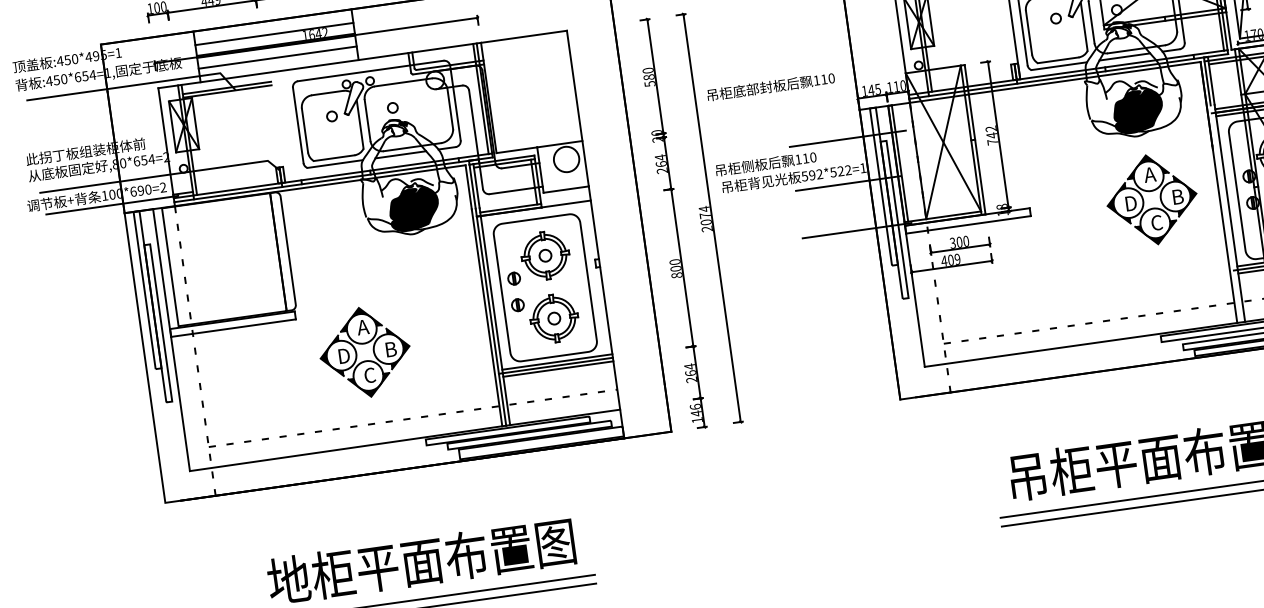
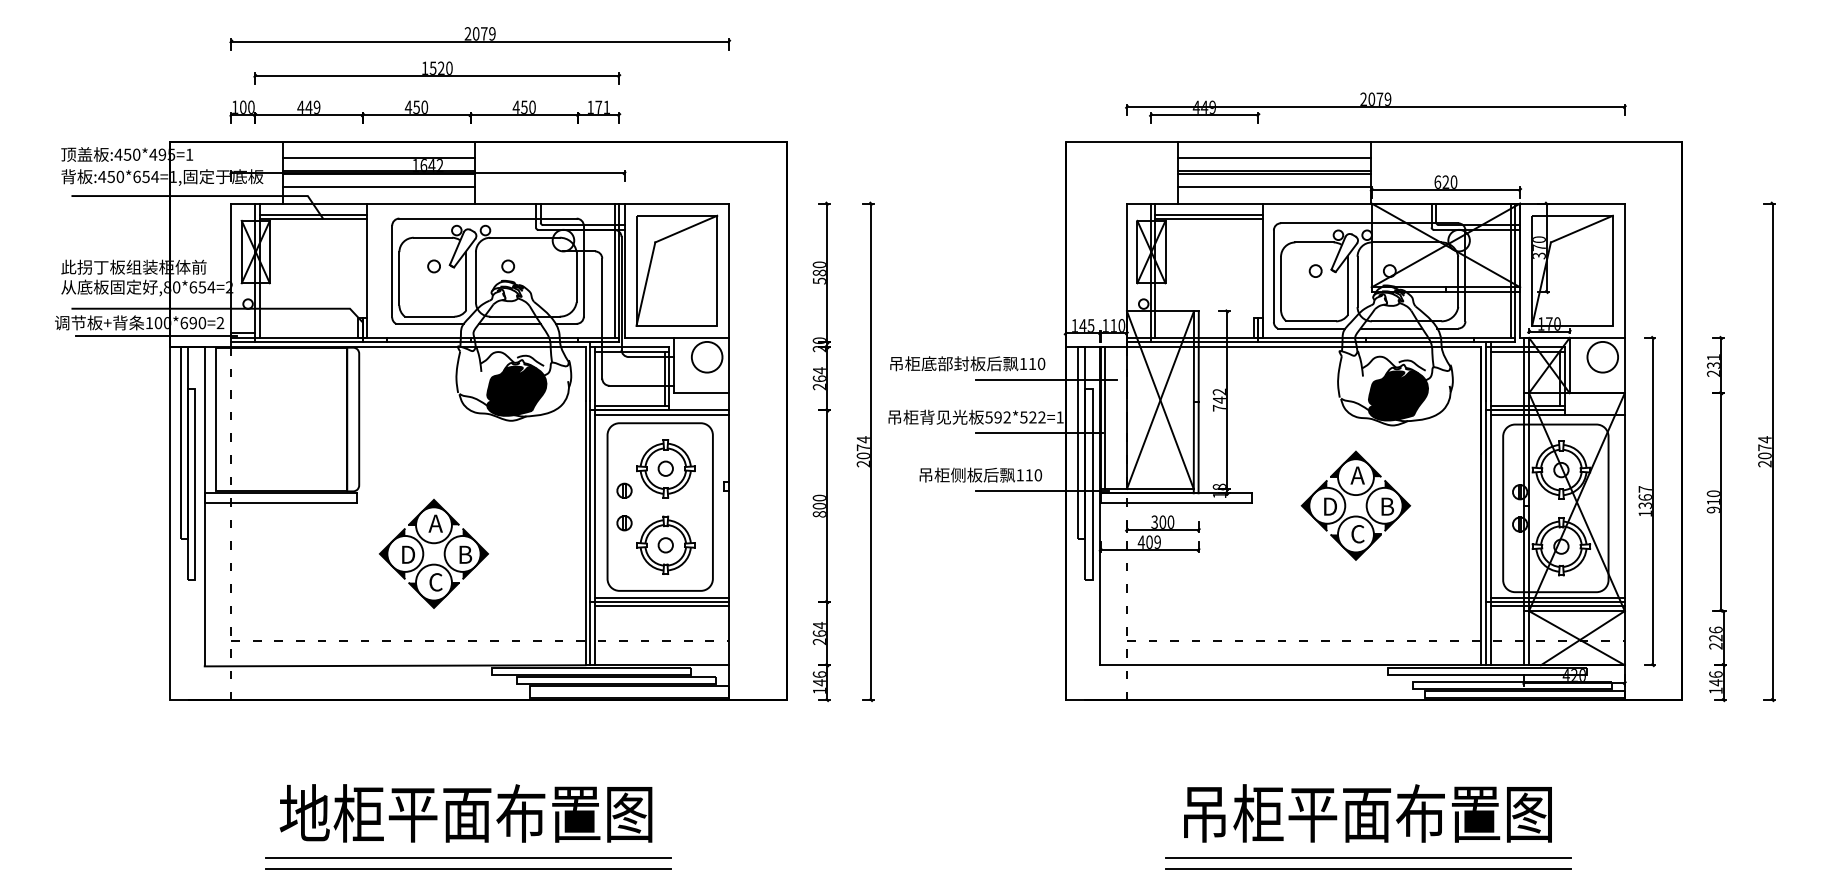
text: (770, 86) -> (967, 363), moved
part: (531, 91) -> (676, 270), added
line: (276, 119) -> (367, 260), added
text: (765, 163) -> (980, 474), moved
part: (1144, 200) -> (1346, 505), moved
line: (536, 211) -> (662, 414), added
line: (1225, 213) -> (1485, 532), added

